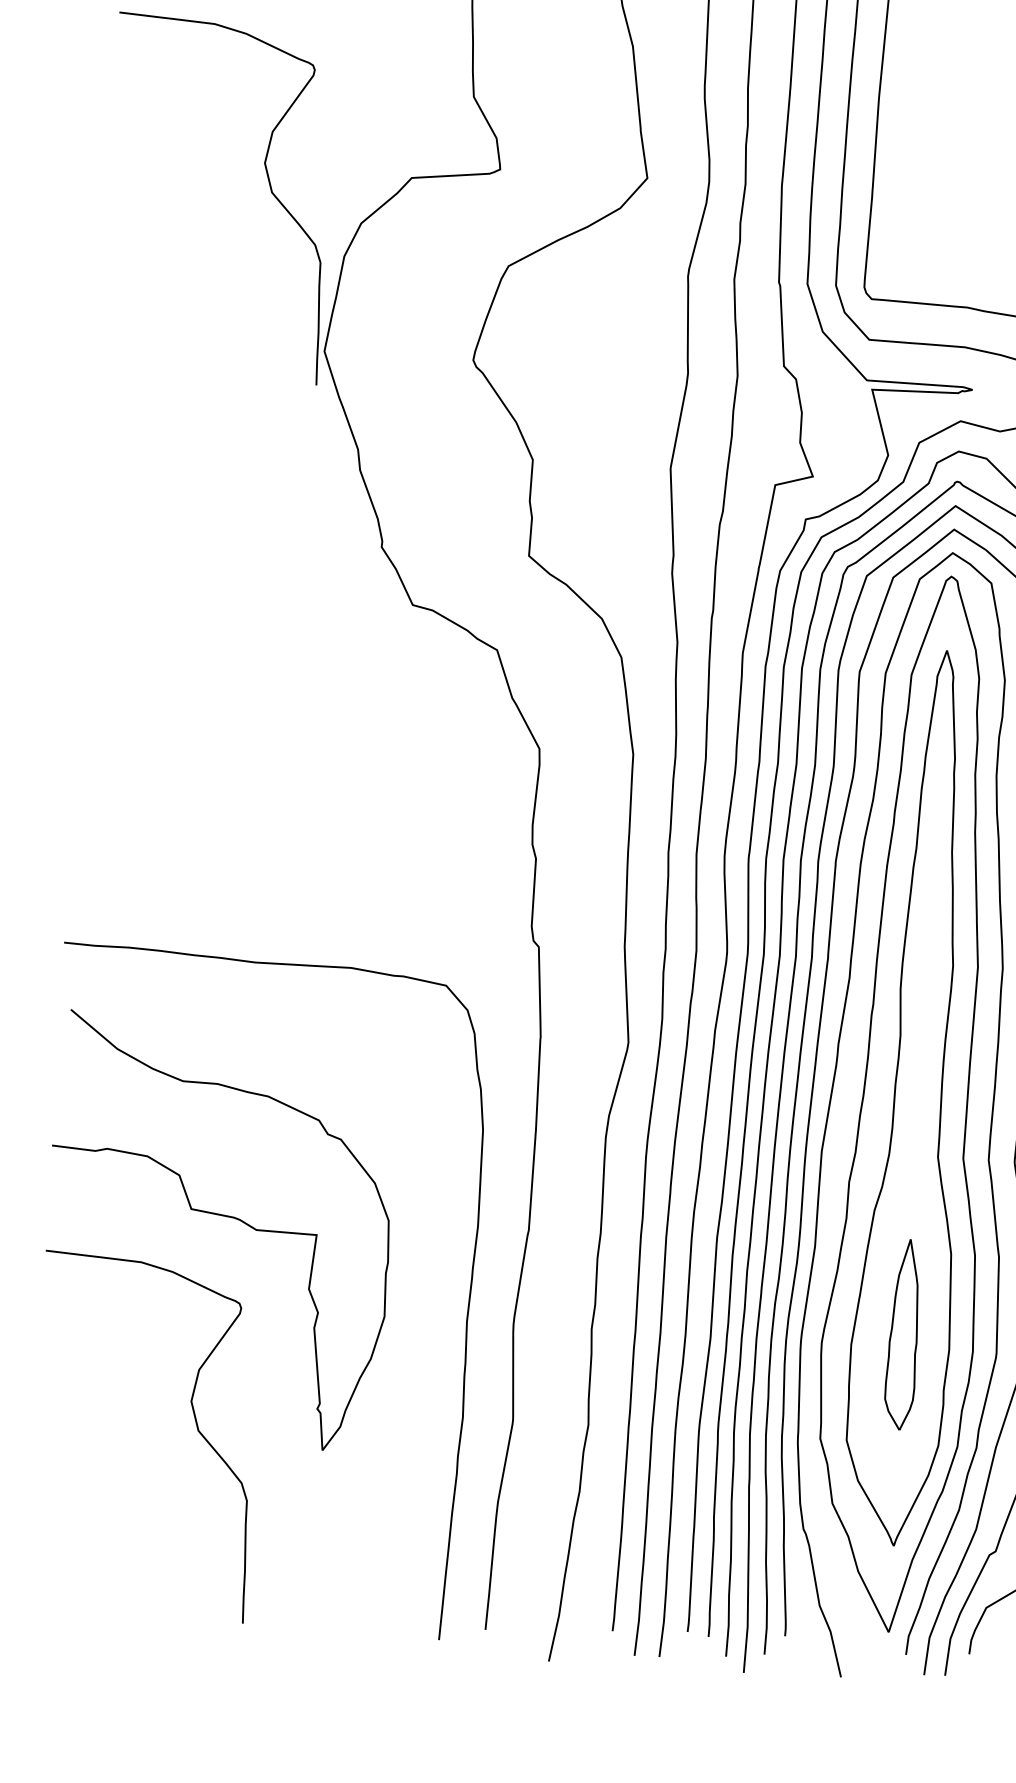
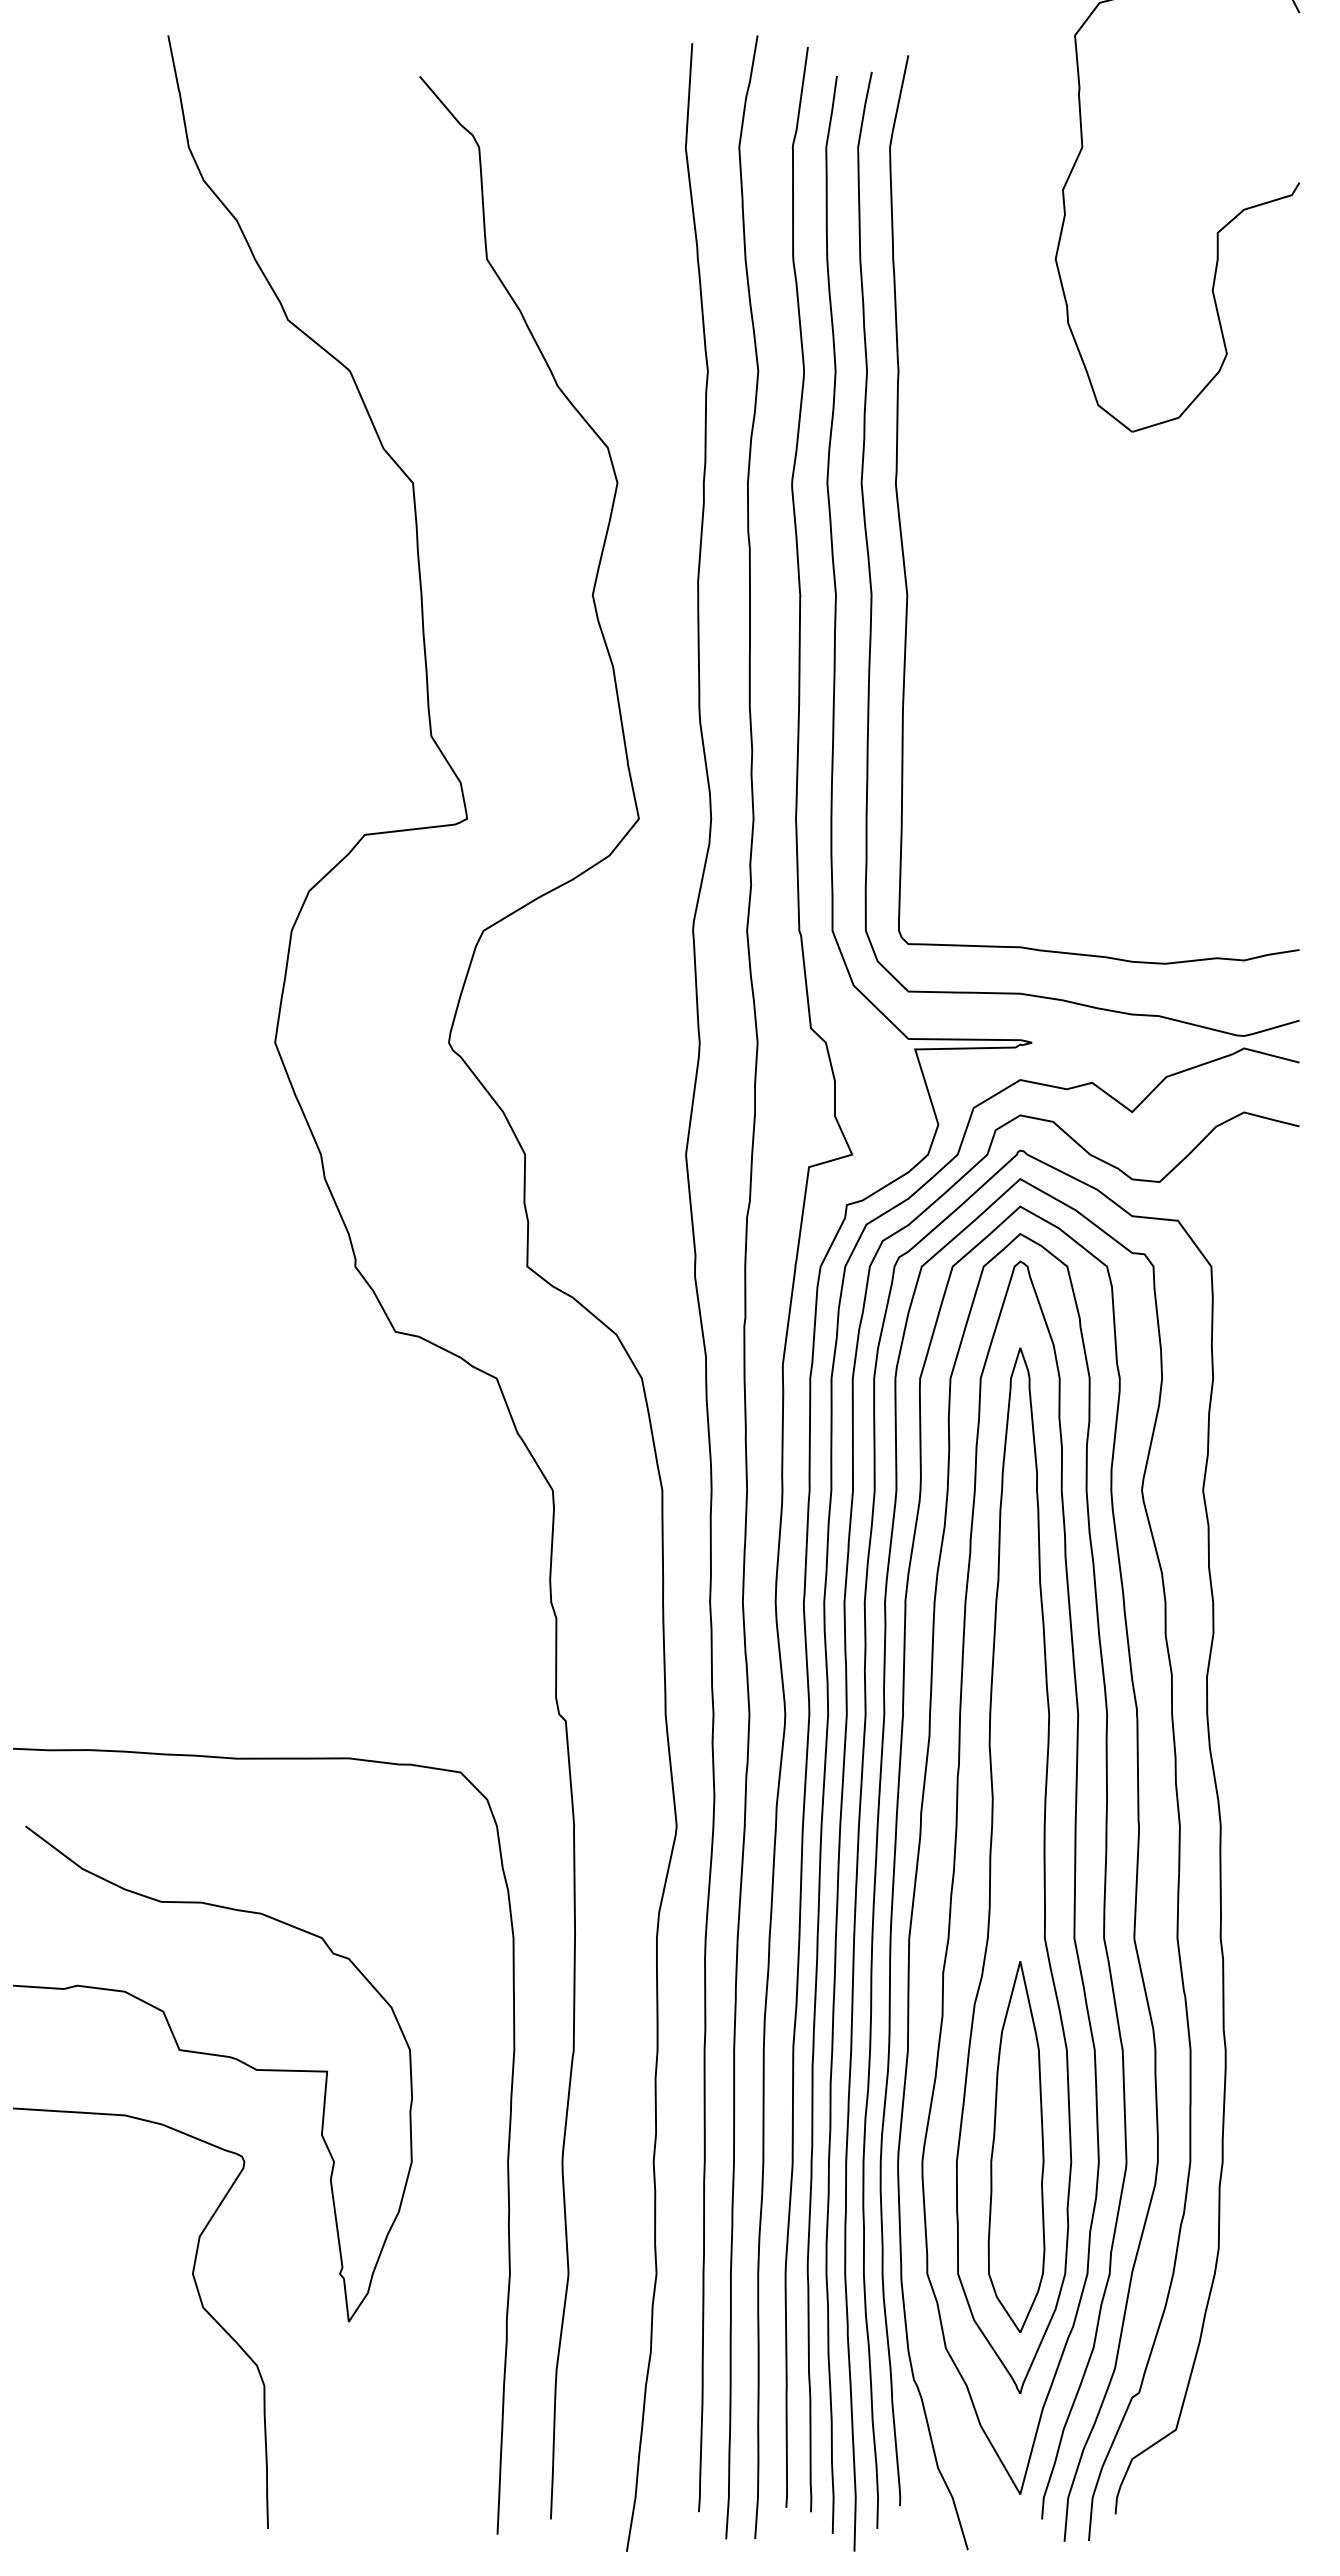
curve: (268, 182) -> (198, 850), removed
part: (903, 1334) -> (1016, 2146), size x1.67

